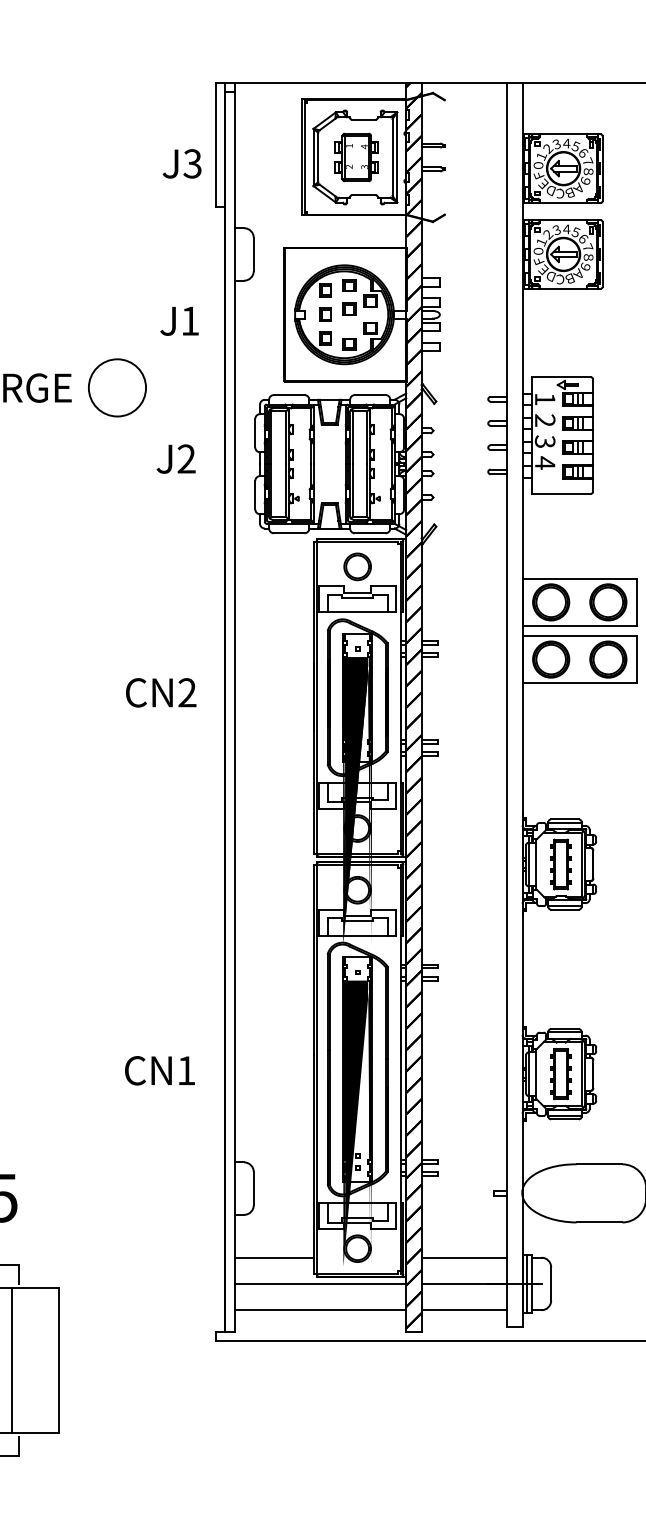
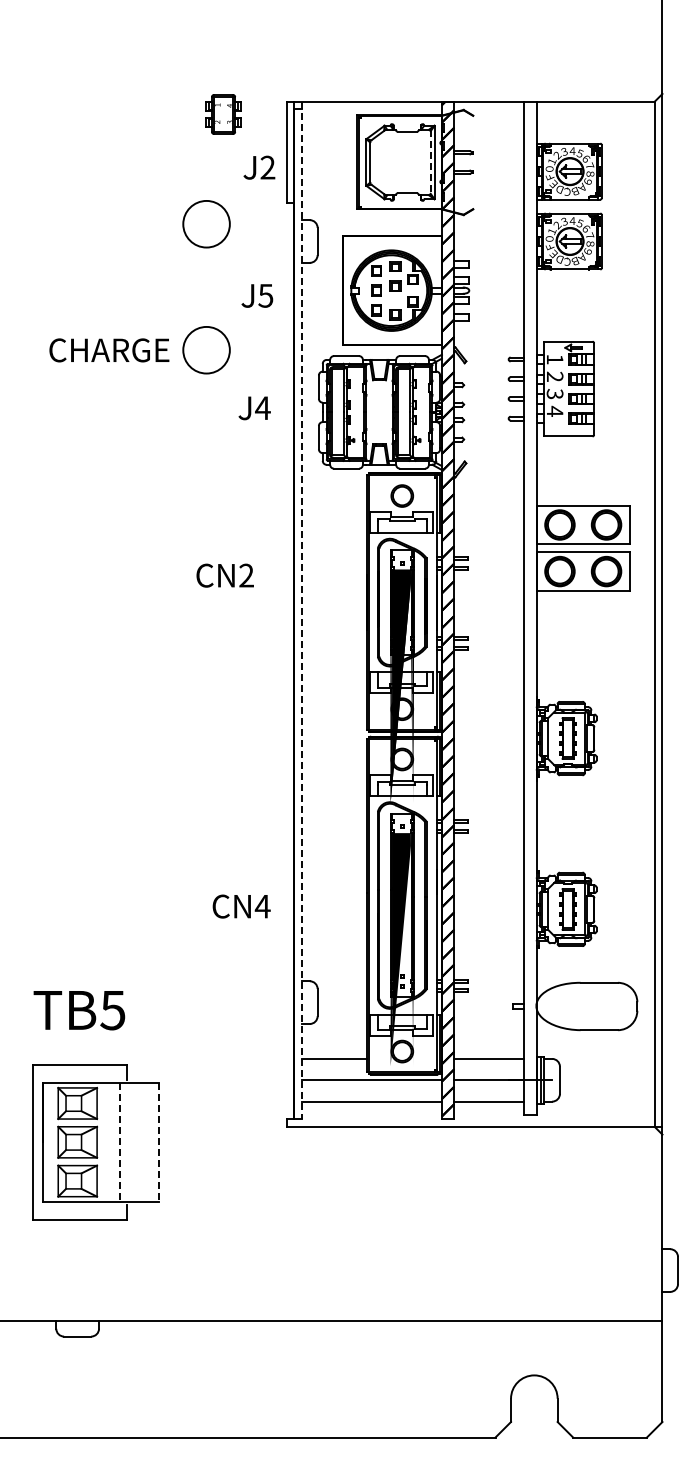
part: (356, 157) -> (223, 114), moved
line: (392, 157) -> (430, 162), solid -> dashed
text: (192, 163) -> (267, 167), J3 -> J2
circle: (117, 233) -> (206, 224), added
text: (189, 320) -> (265, 295), J1 -> J5
text: (186, 458) -> (262, 407), J2 -> J4
text: (160, 692) -> (224, 575), moved
line: (235, 707) -> (302, 610), solid -> dashed
text: (186, 1070) -> (262, 906), CN1 -> CN4
line: (11, 1360) -> (120, 1142), solid -> dashed
line: (59, 1360) -> (159, 1142), solid -> dashed

